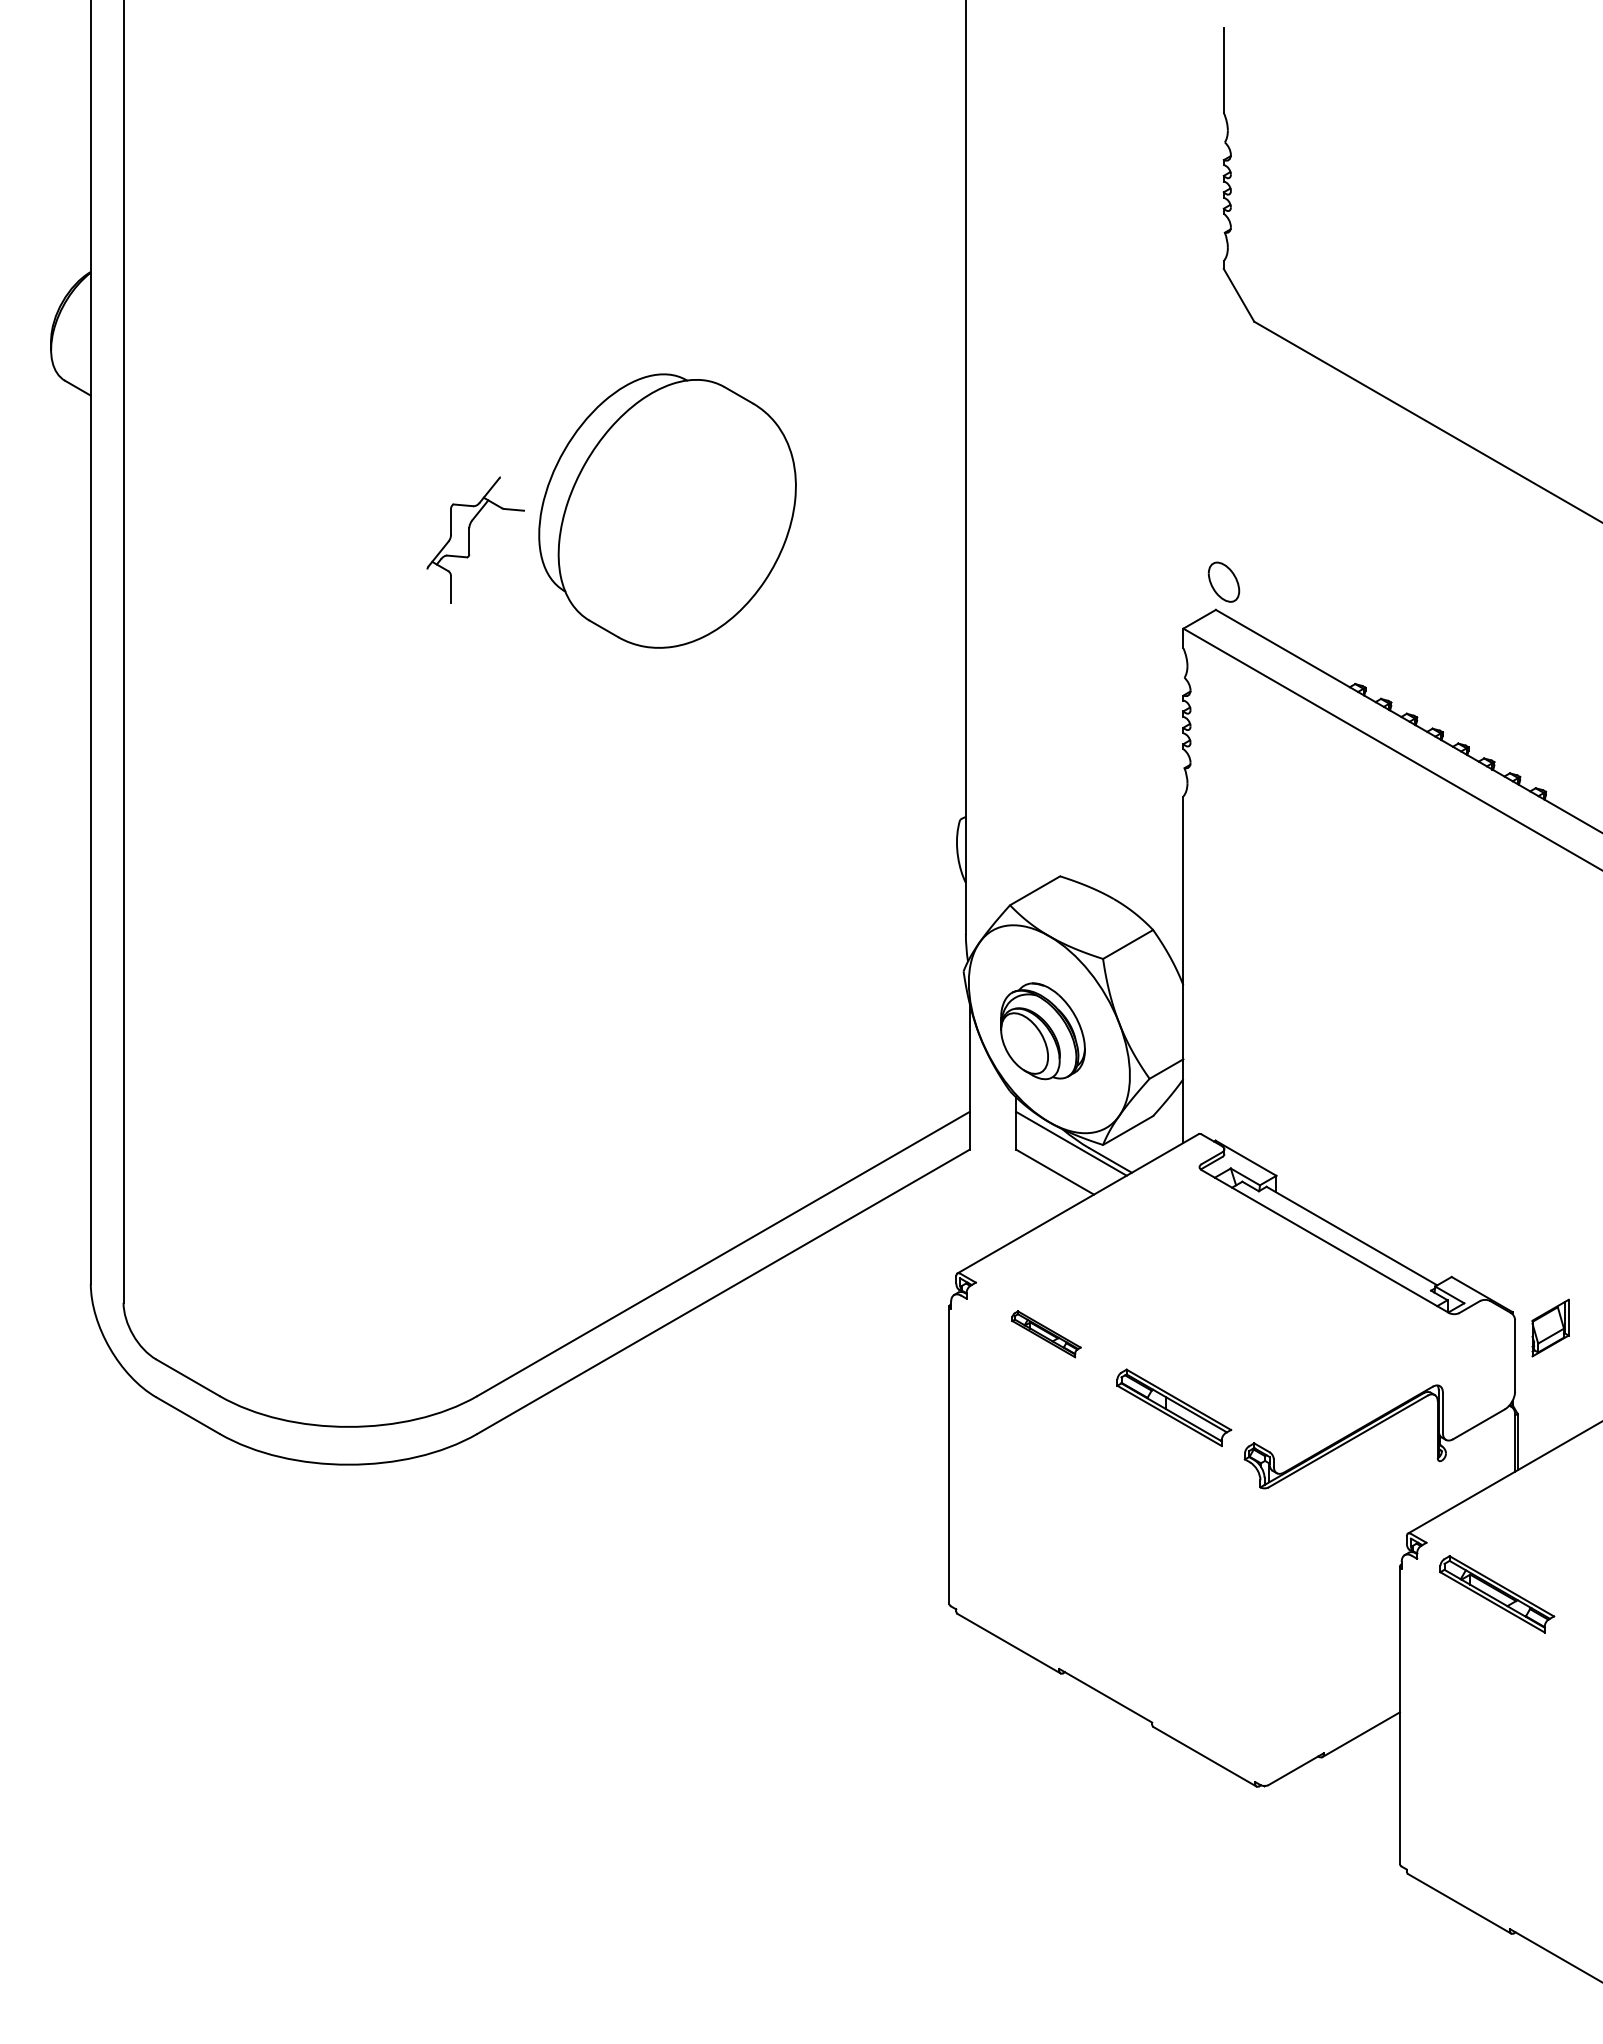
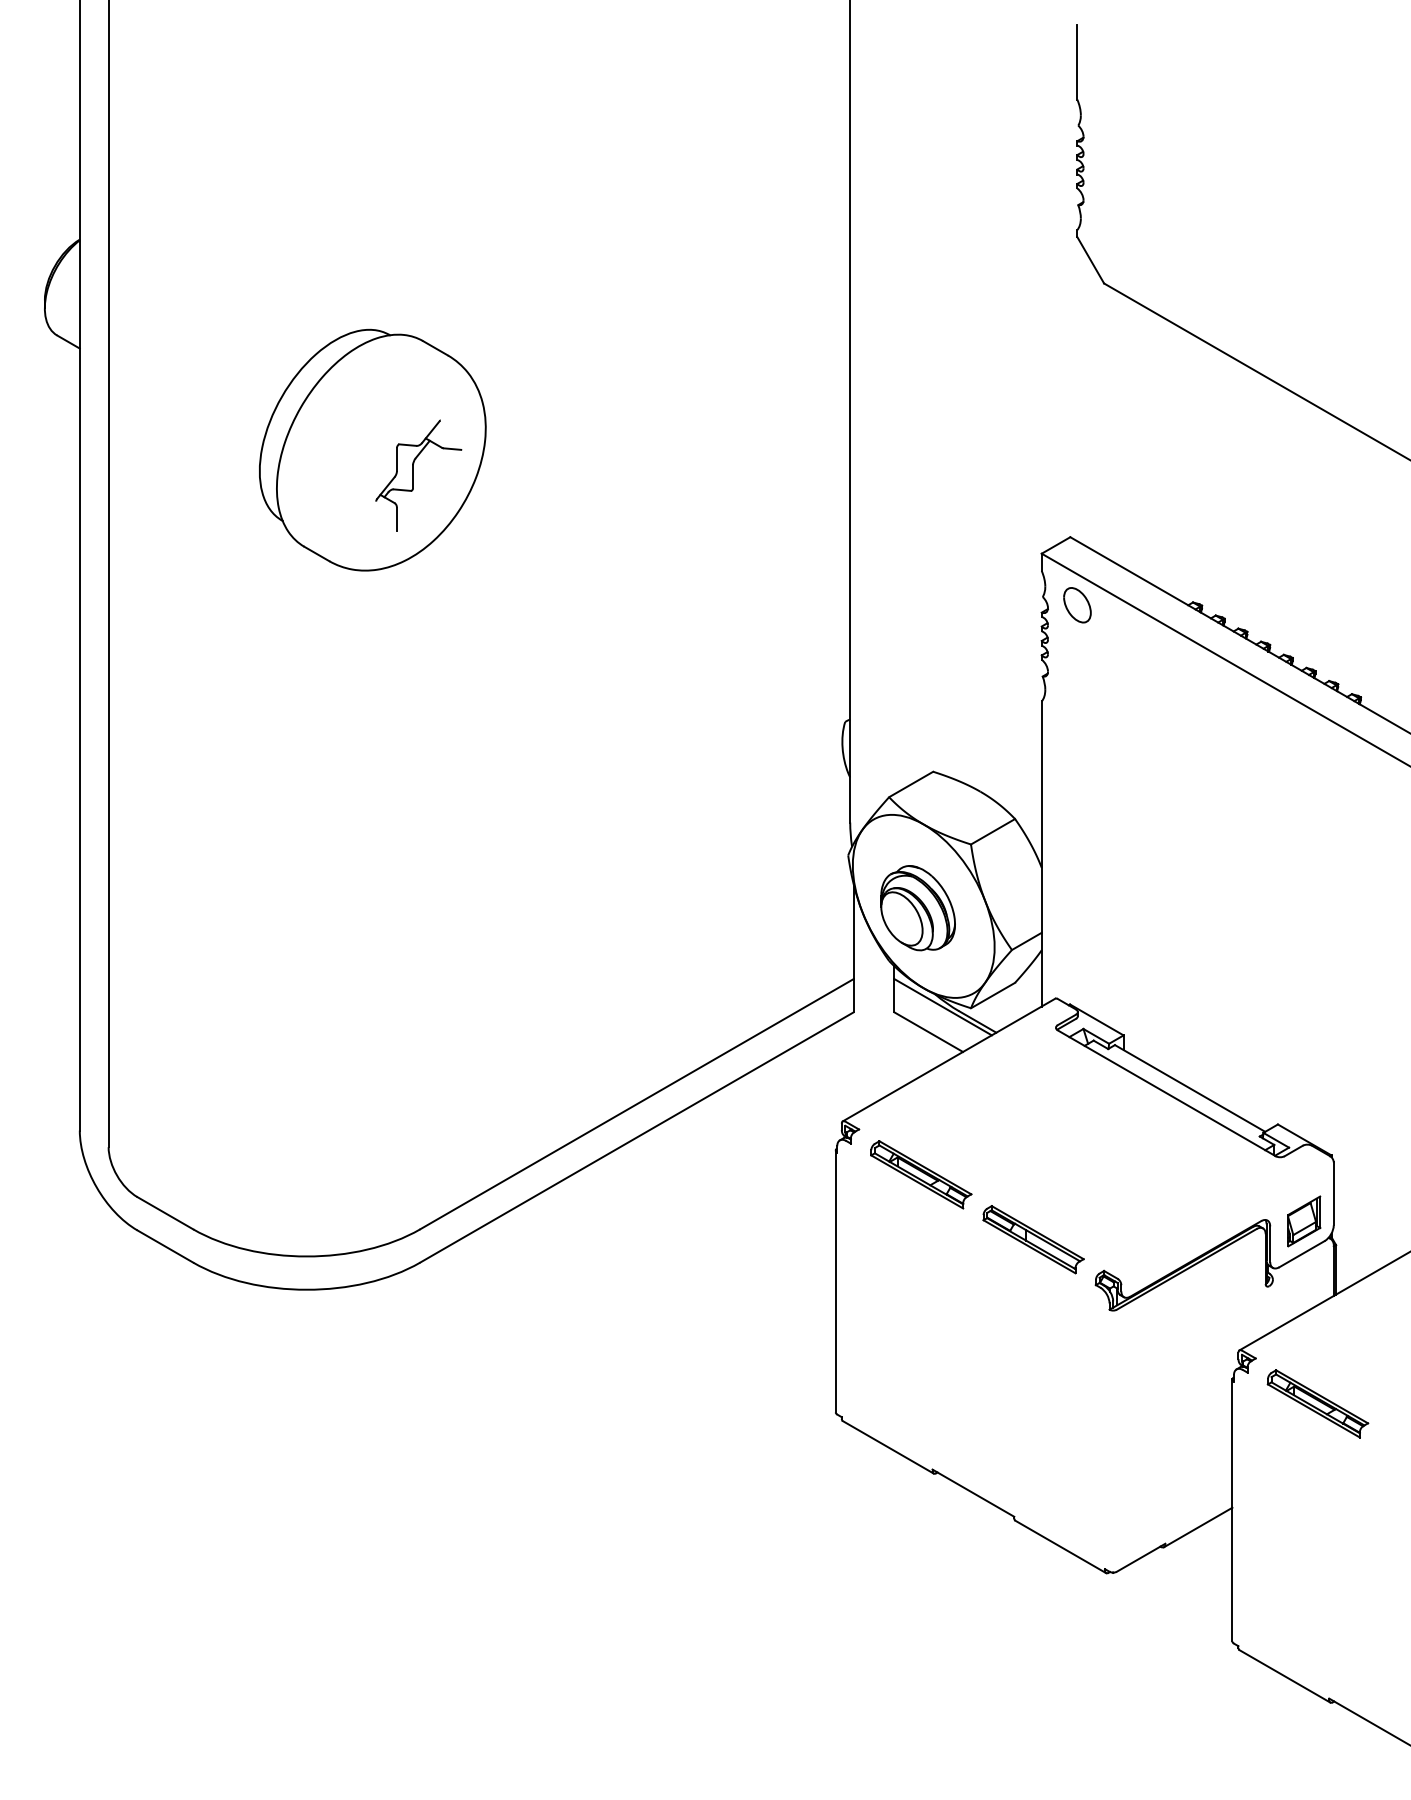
part: (667, 510) -> (372, 449), moved
part: (1223, 581) -> (1077, 604), moved
part: (1550, 1327) -> (1304, 1220), moved
part: (1046, 1334) -> (921, 1175), size x1.67

